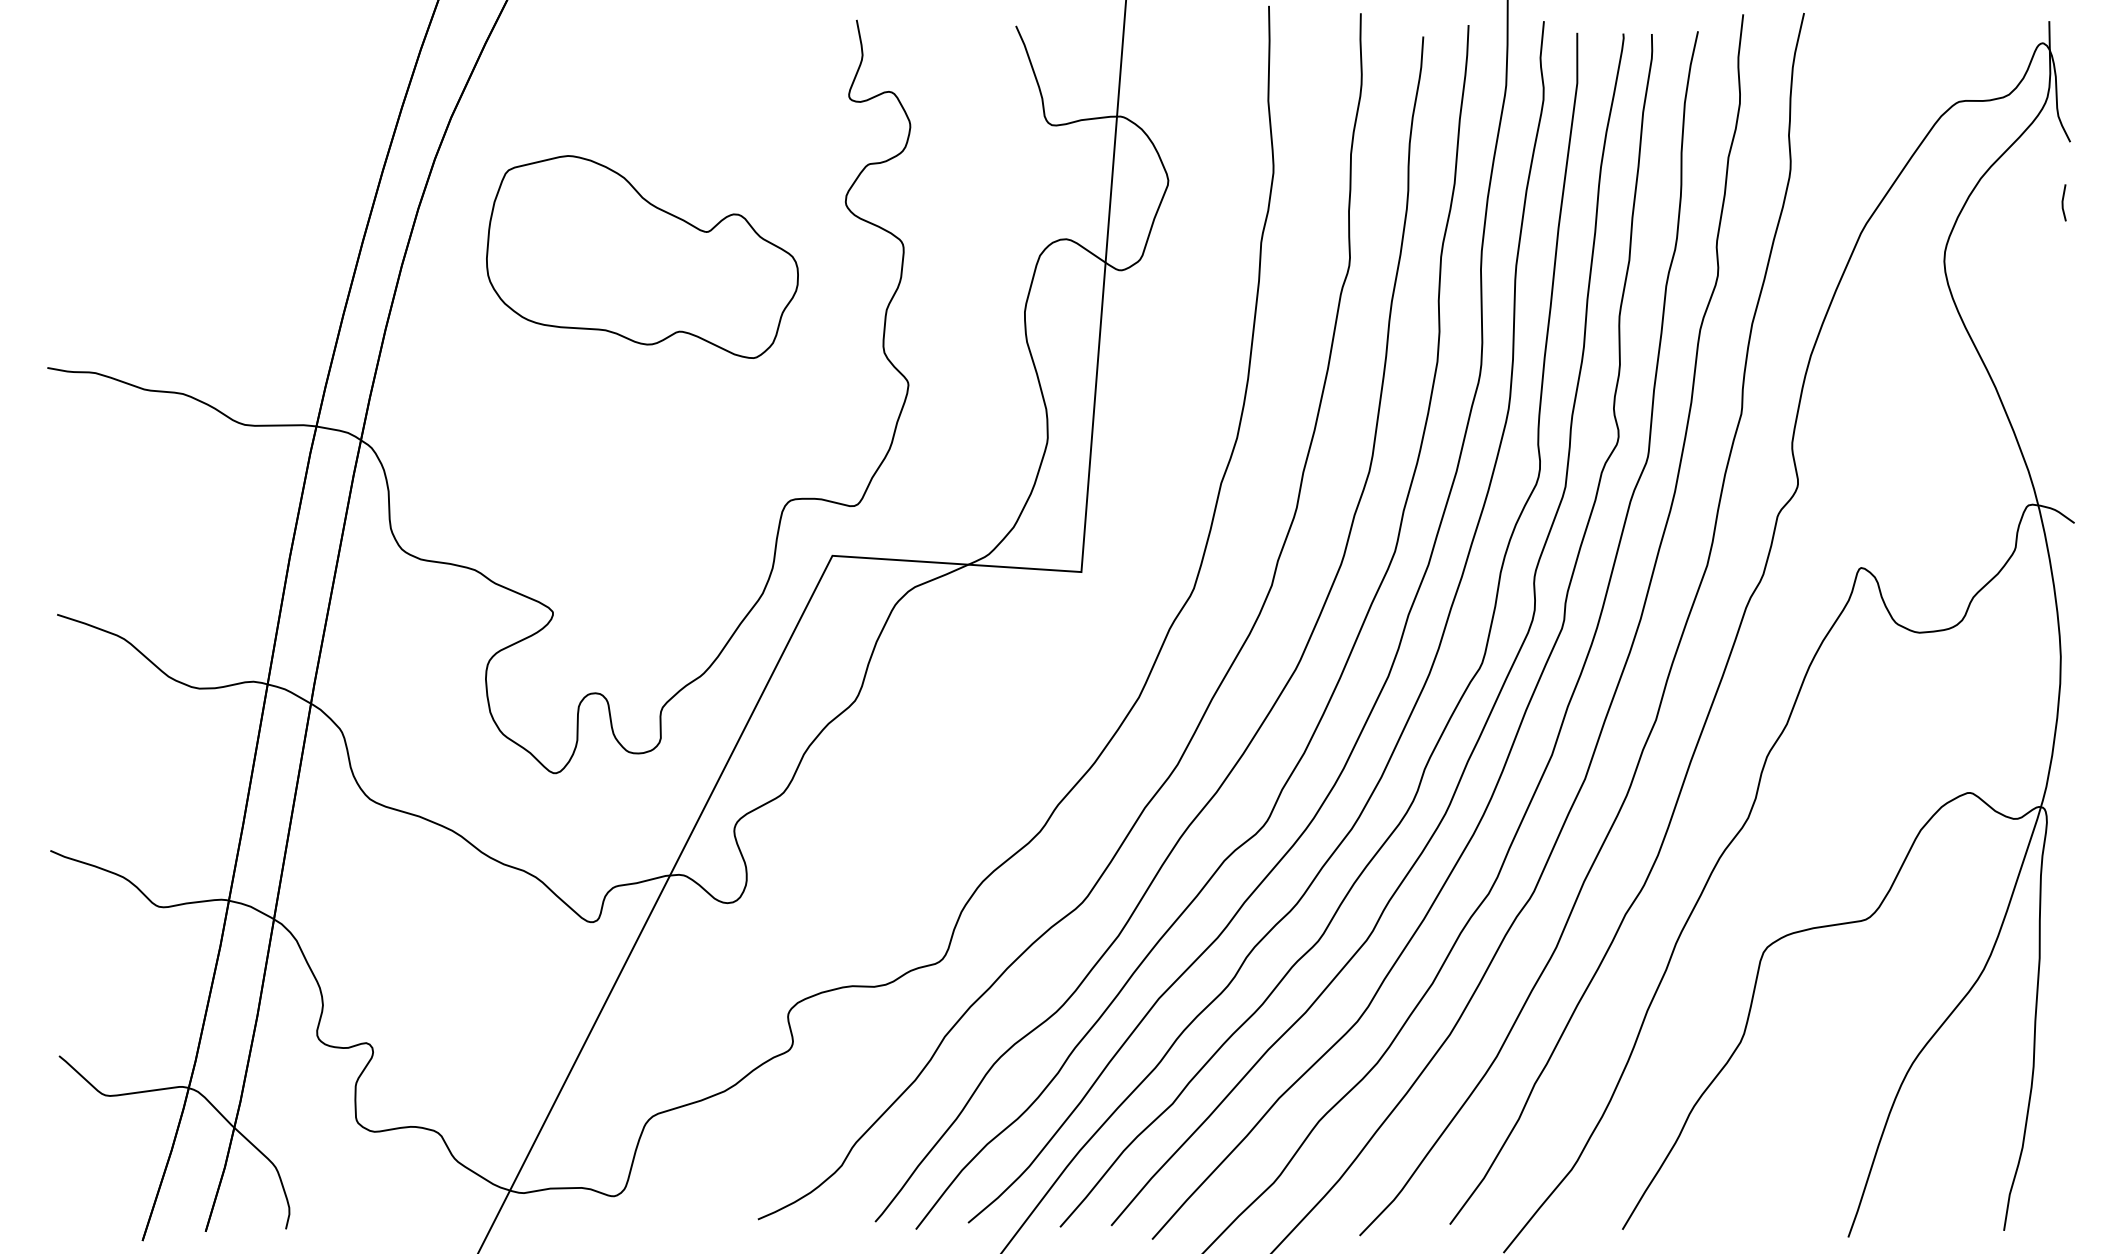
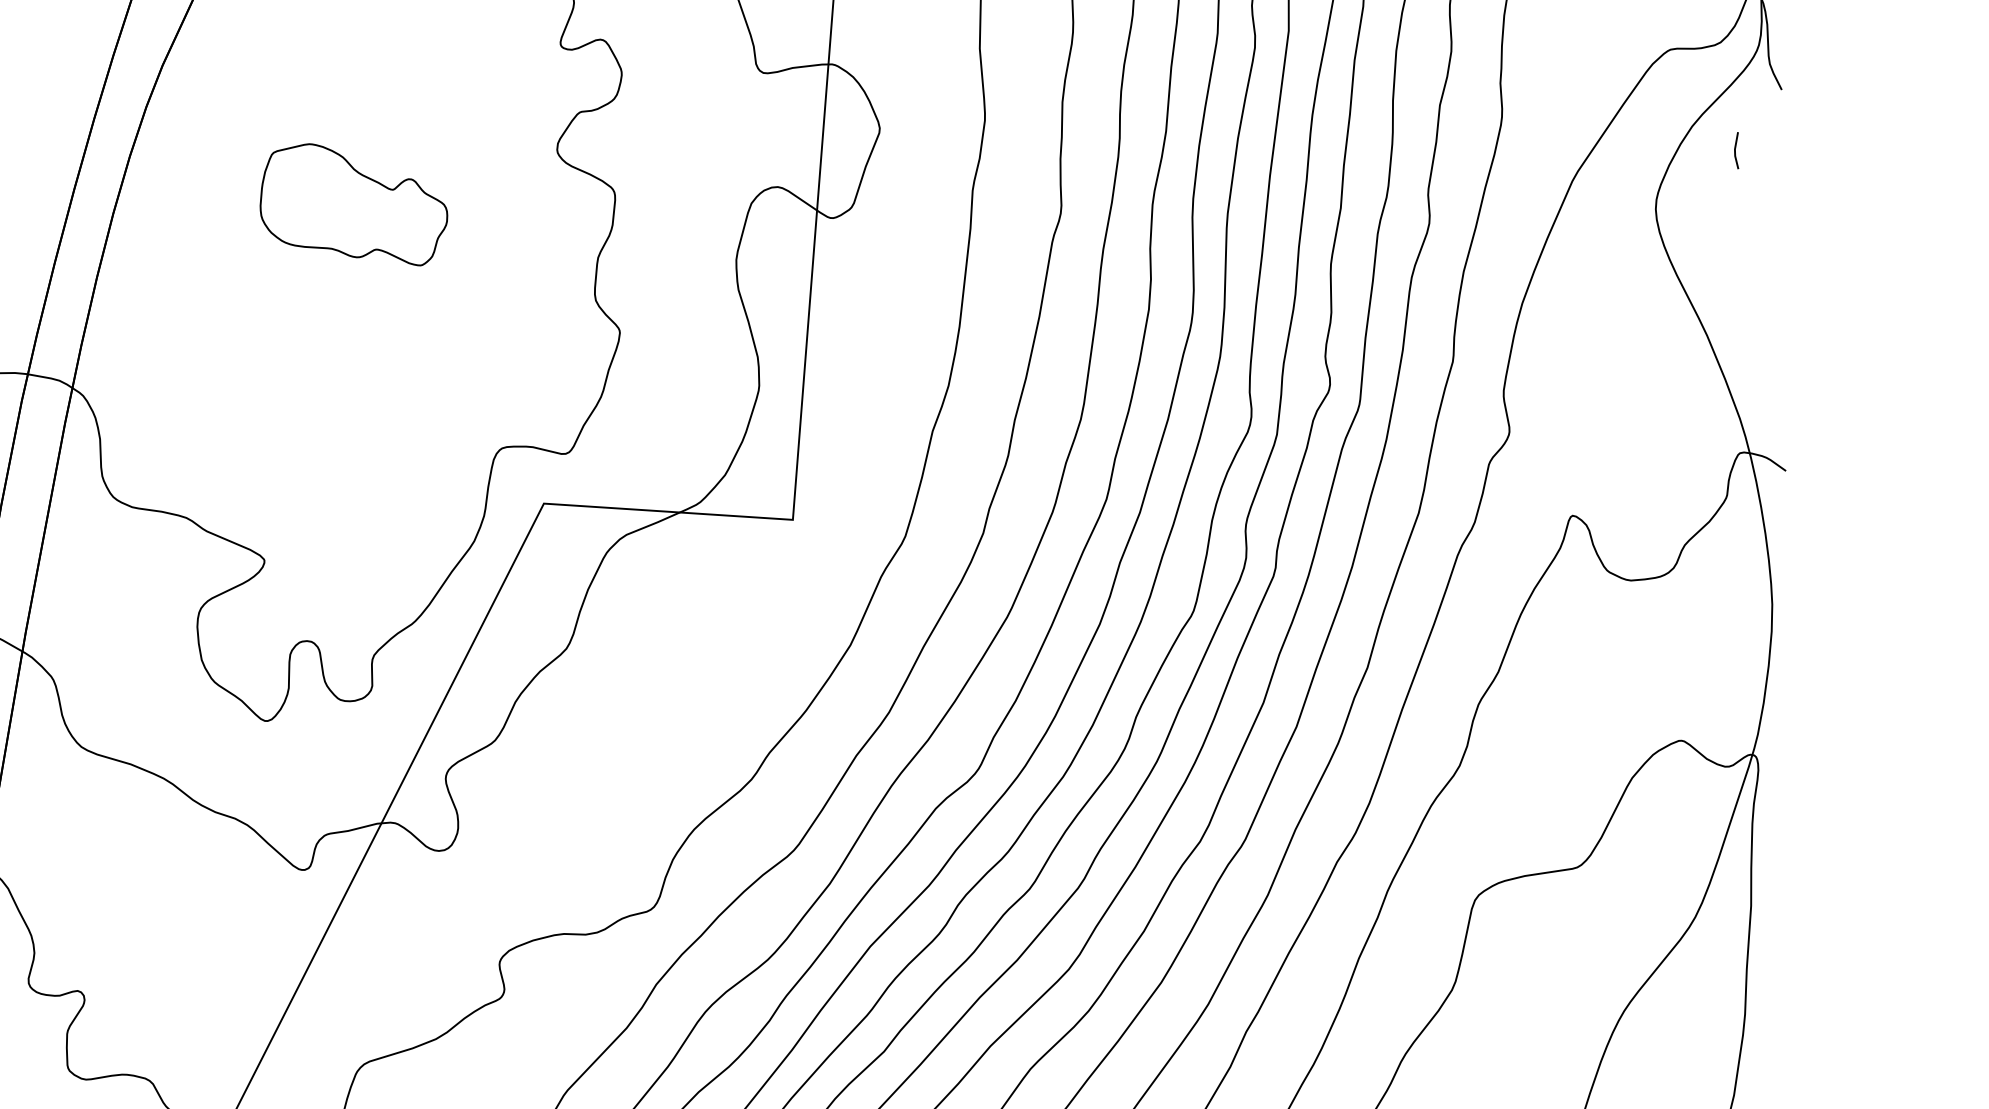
line: (2063, 202) -> (1735, 150), moved
part: (642, 256) -> (353, 204), size x0.6

